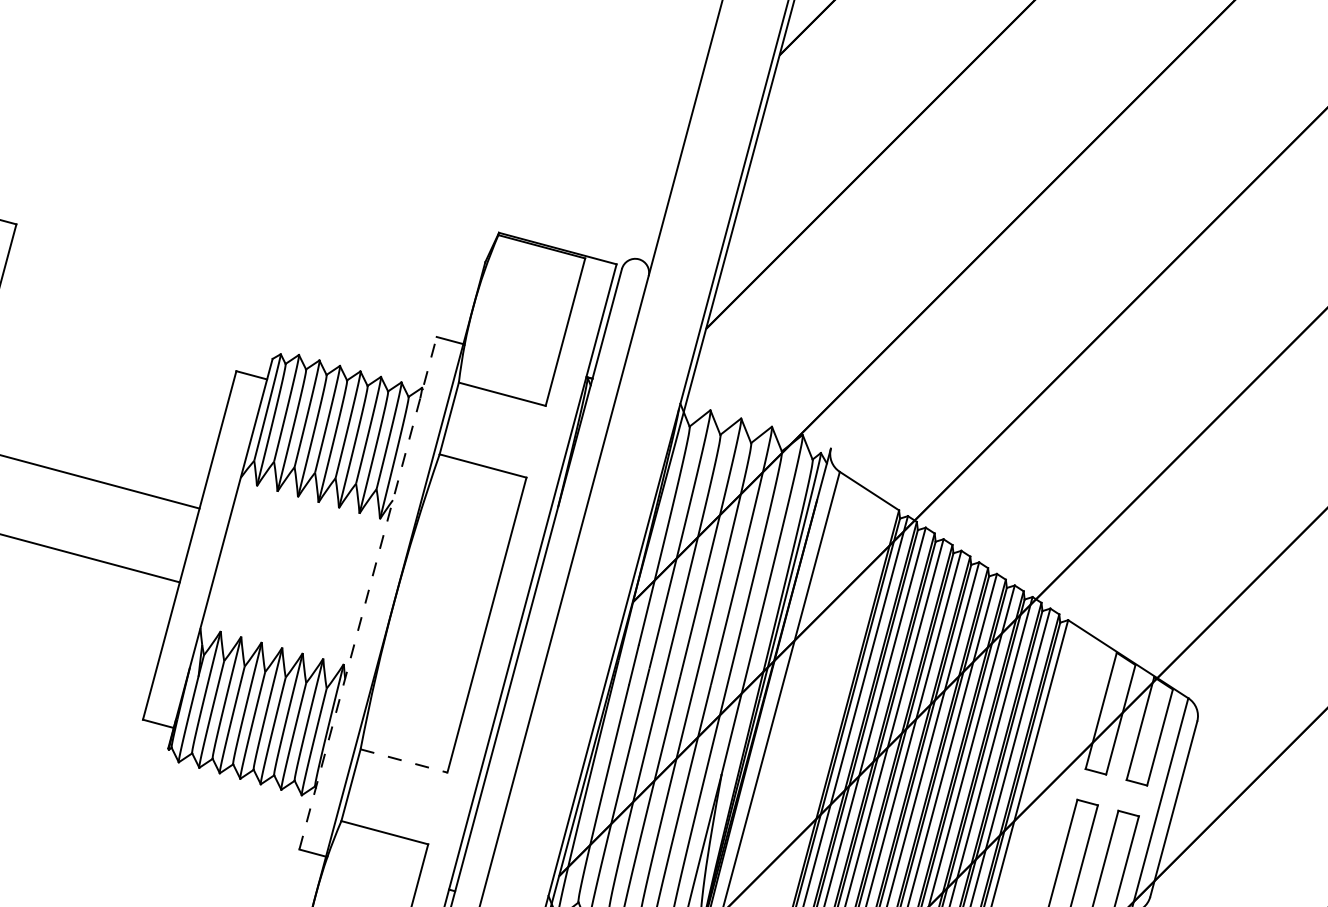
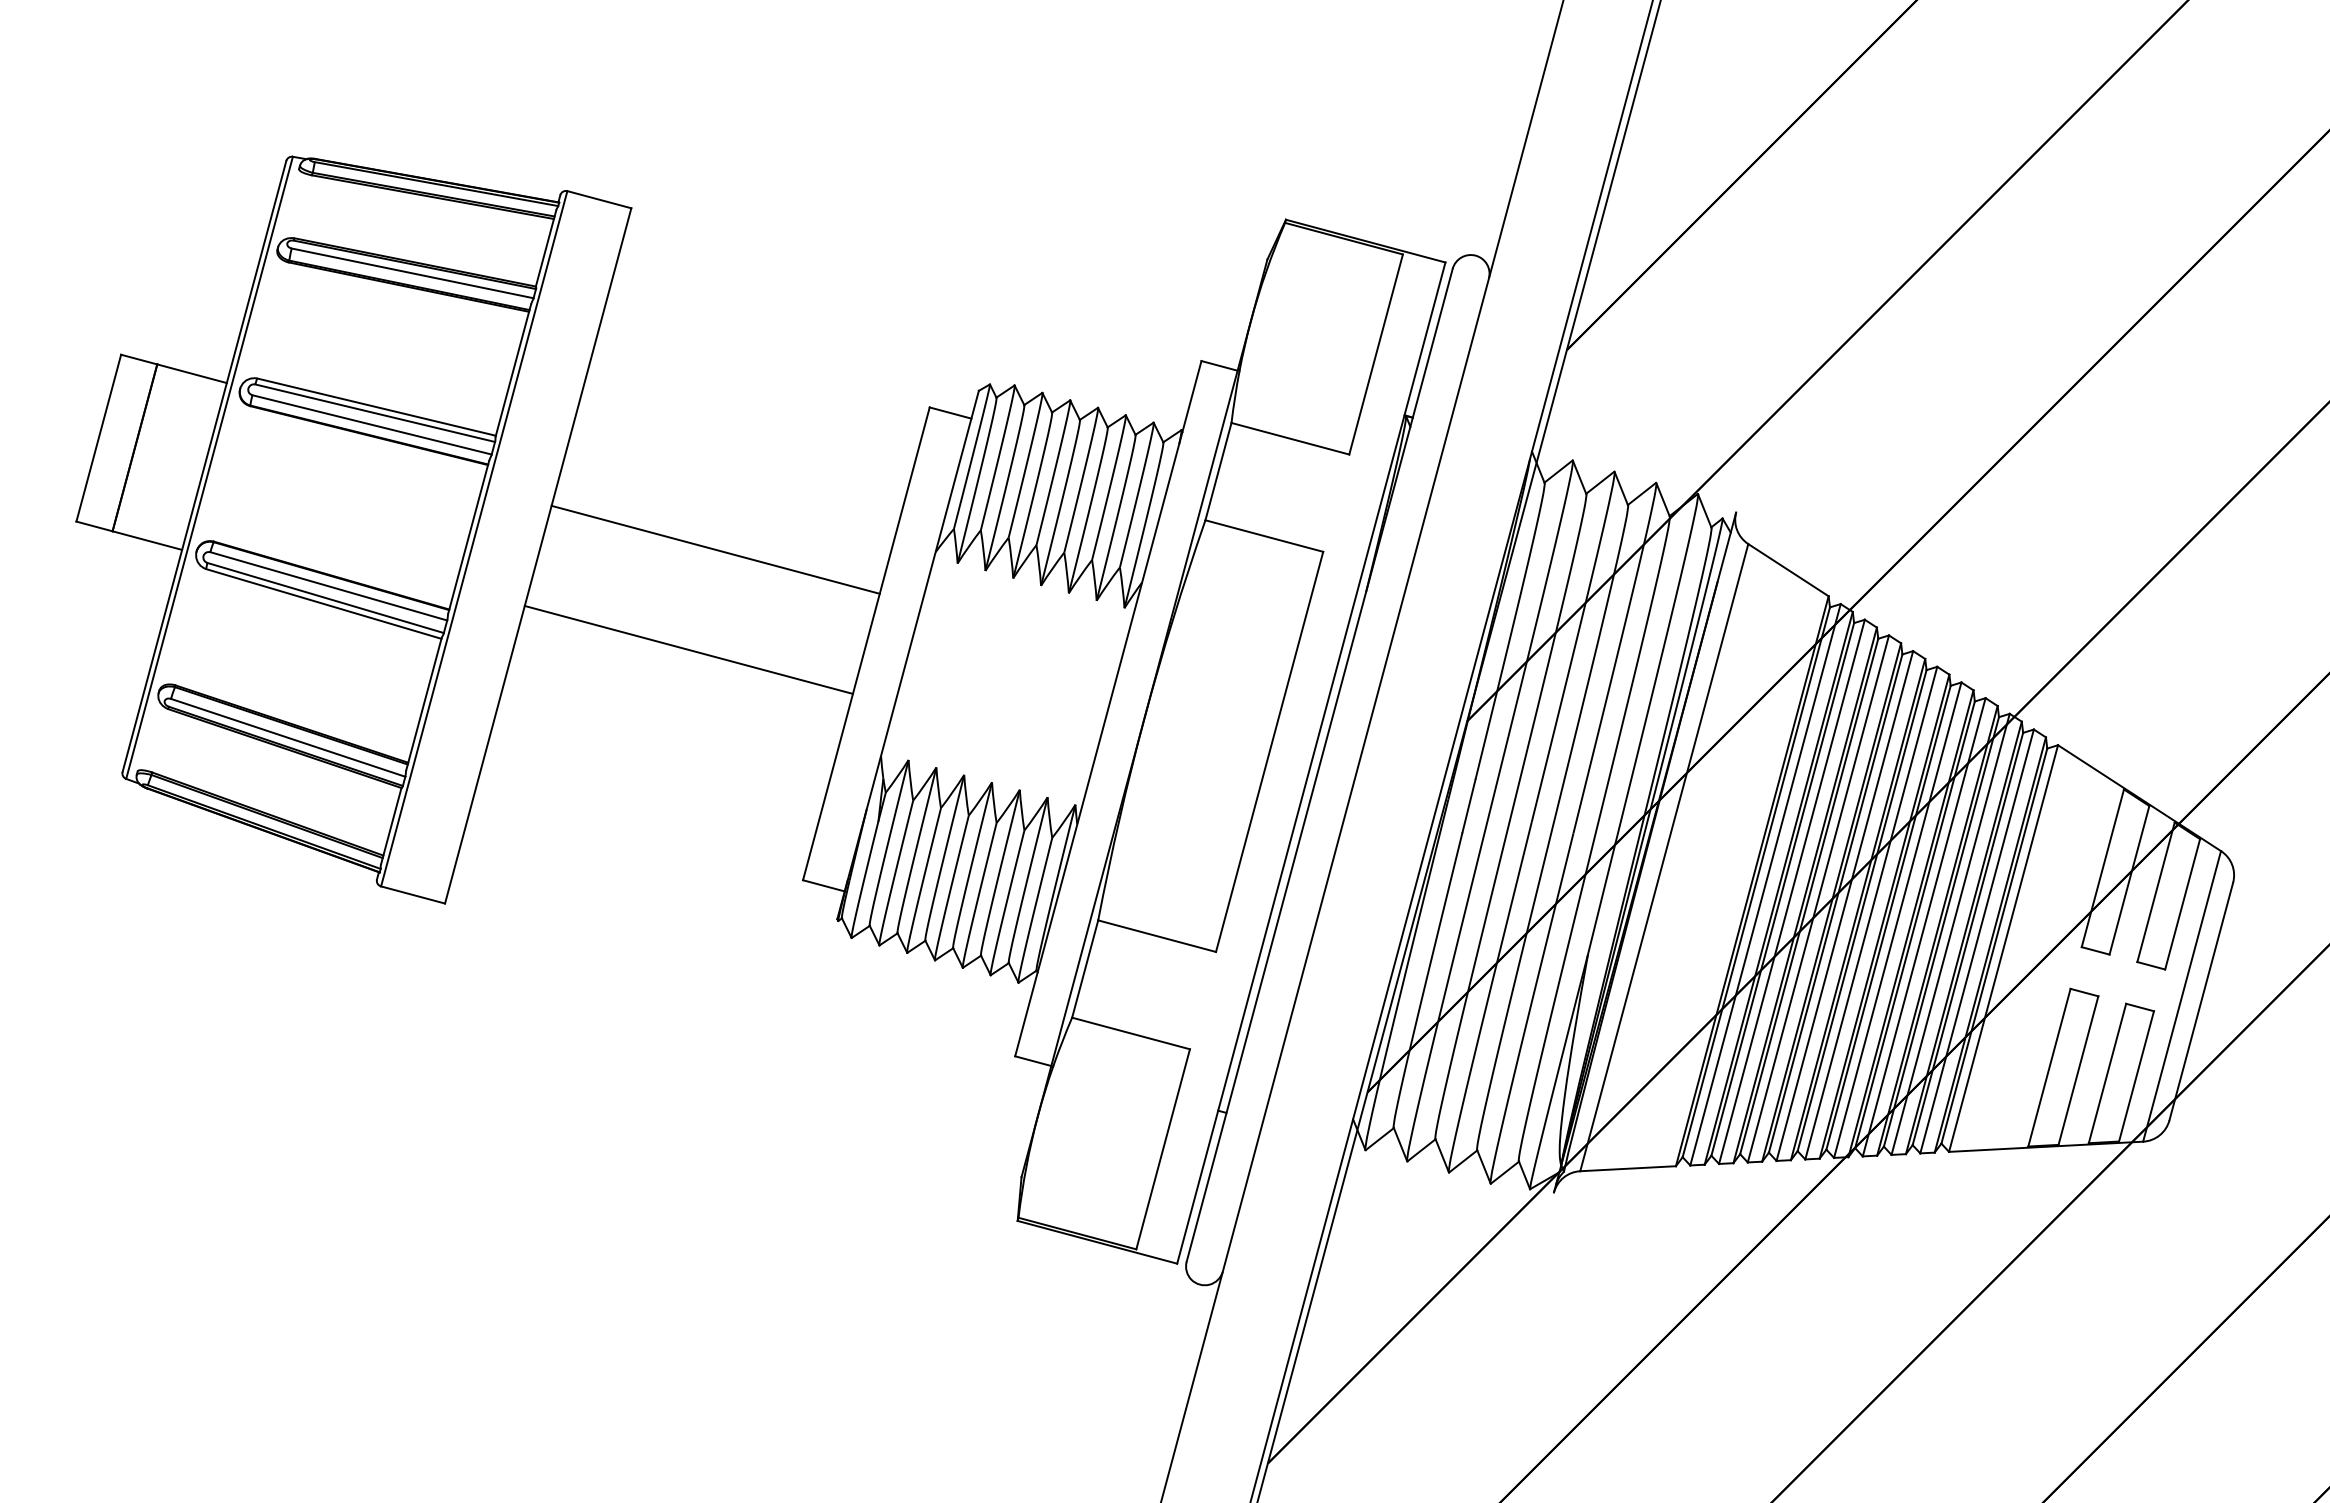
line: (368, 593) -> (1108, 708), dashed -> solid
line: (404, 761) -> (1157, 936), dashed -> solid

